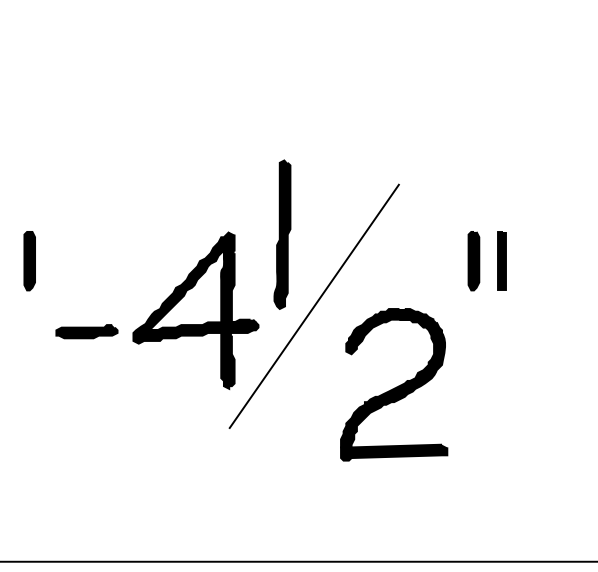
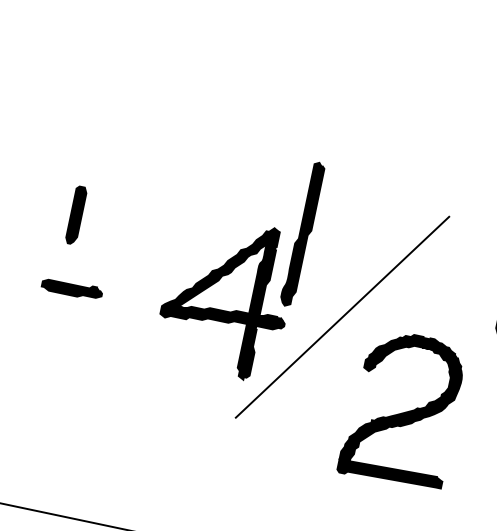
part: (282, 234) -> (302, 234), moved
part: (86, 331) -> (71, 288), moved

